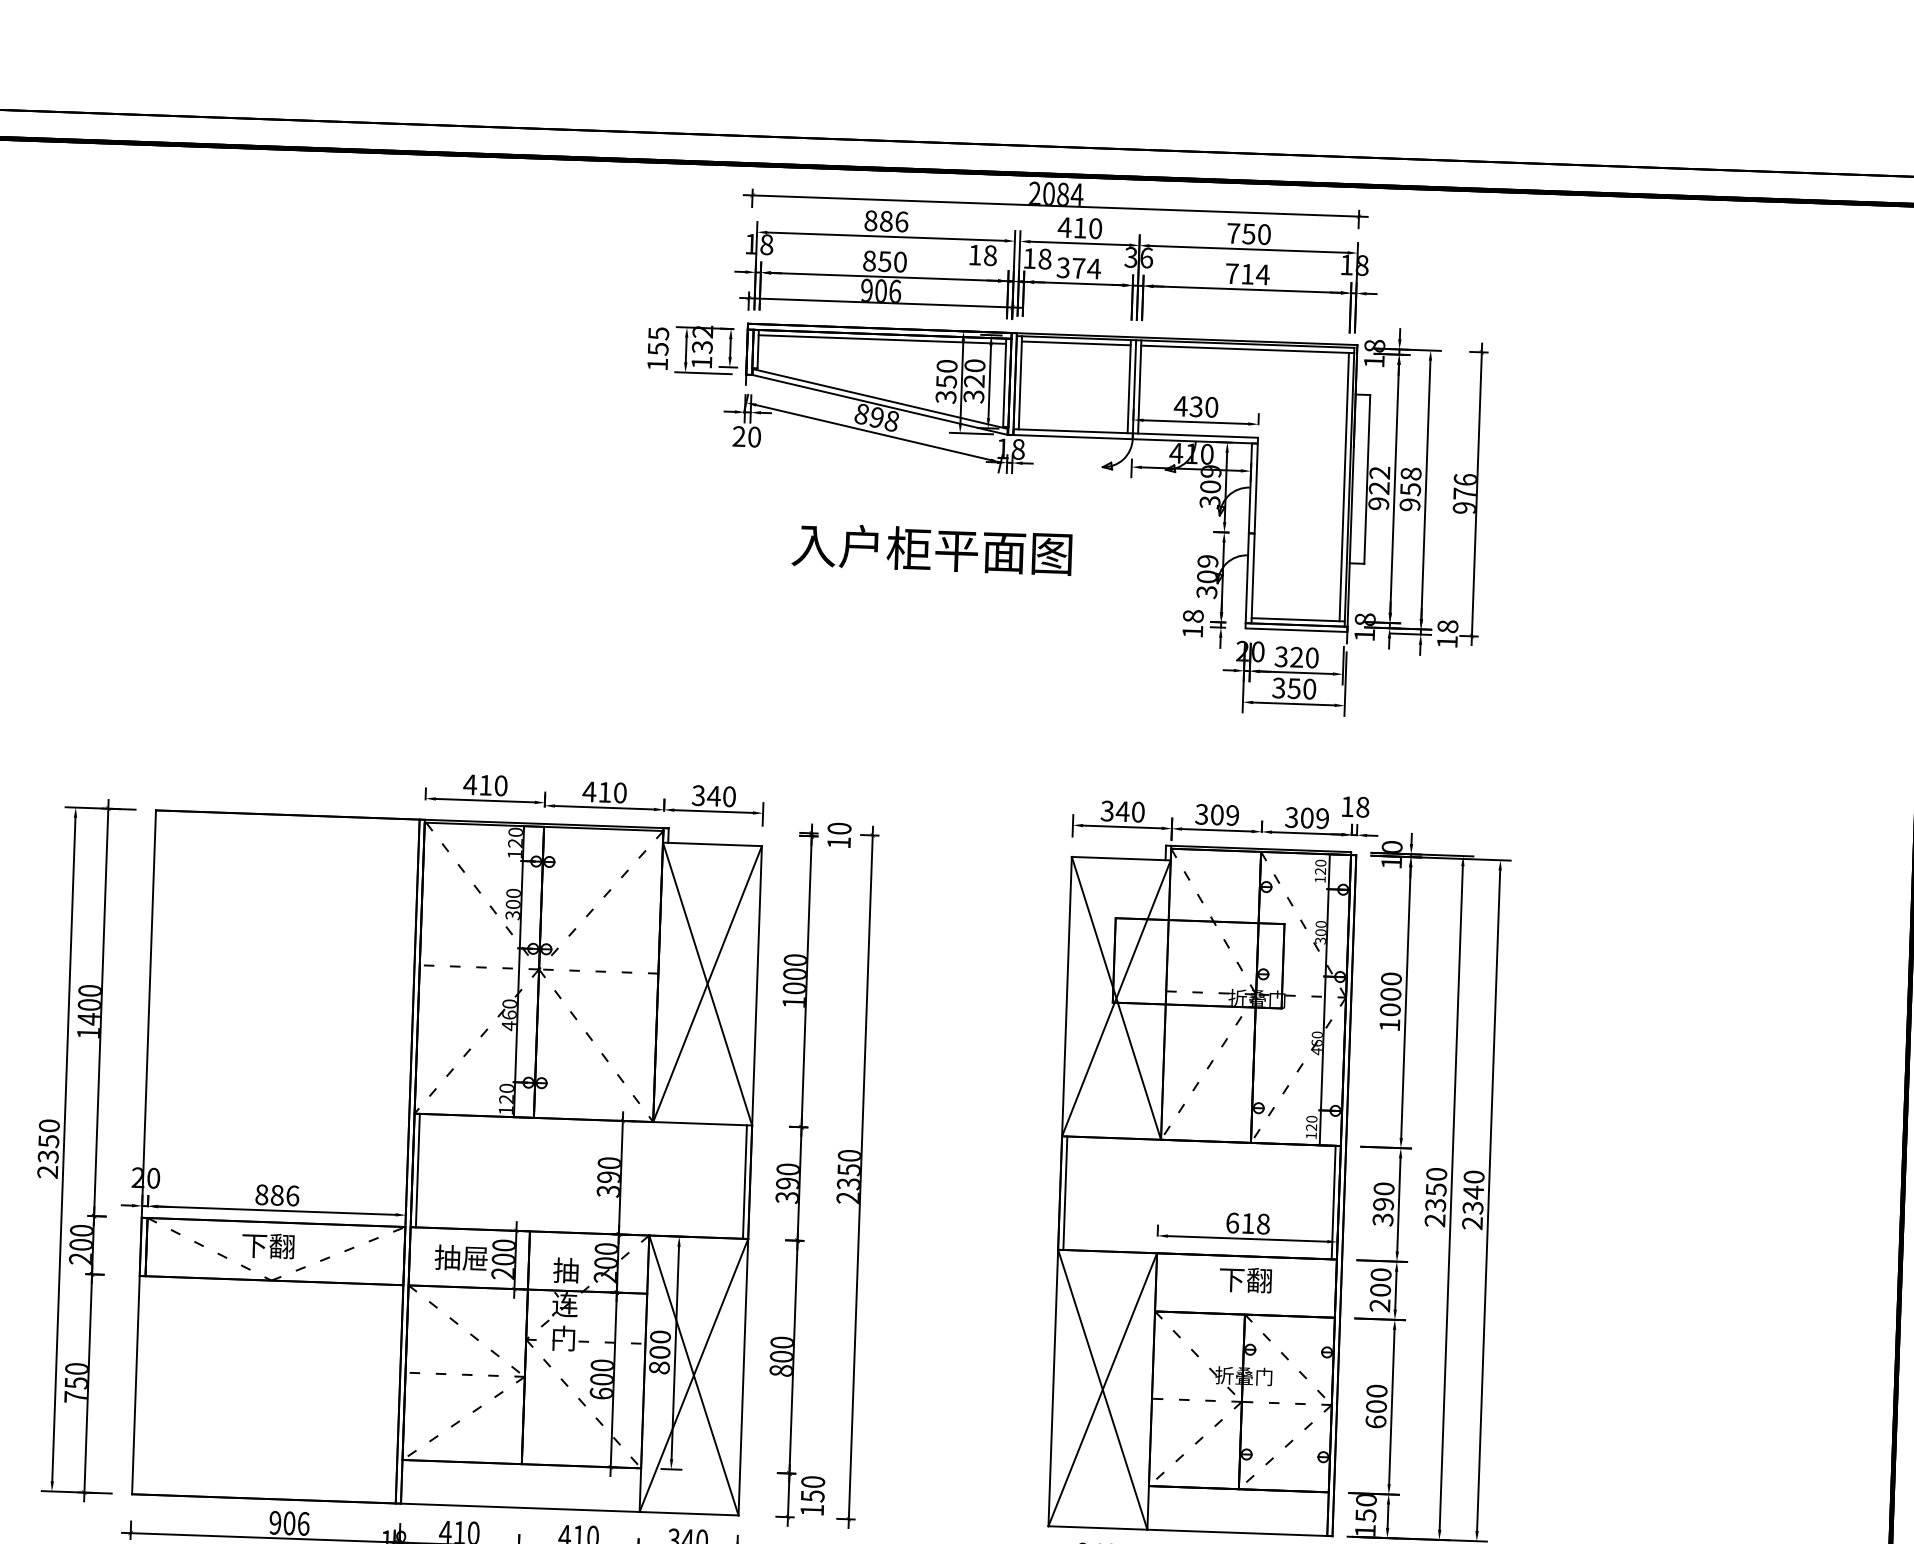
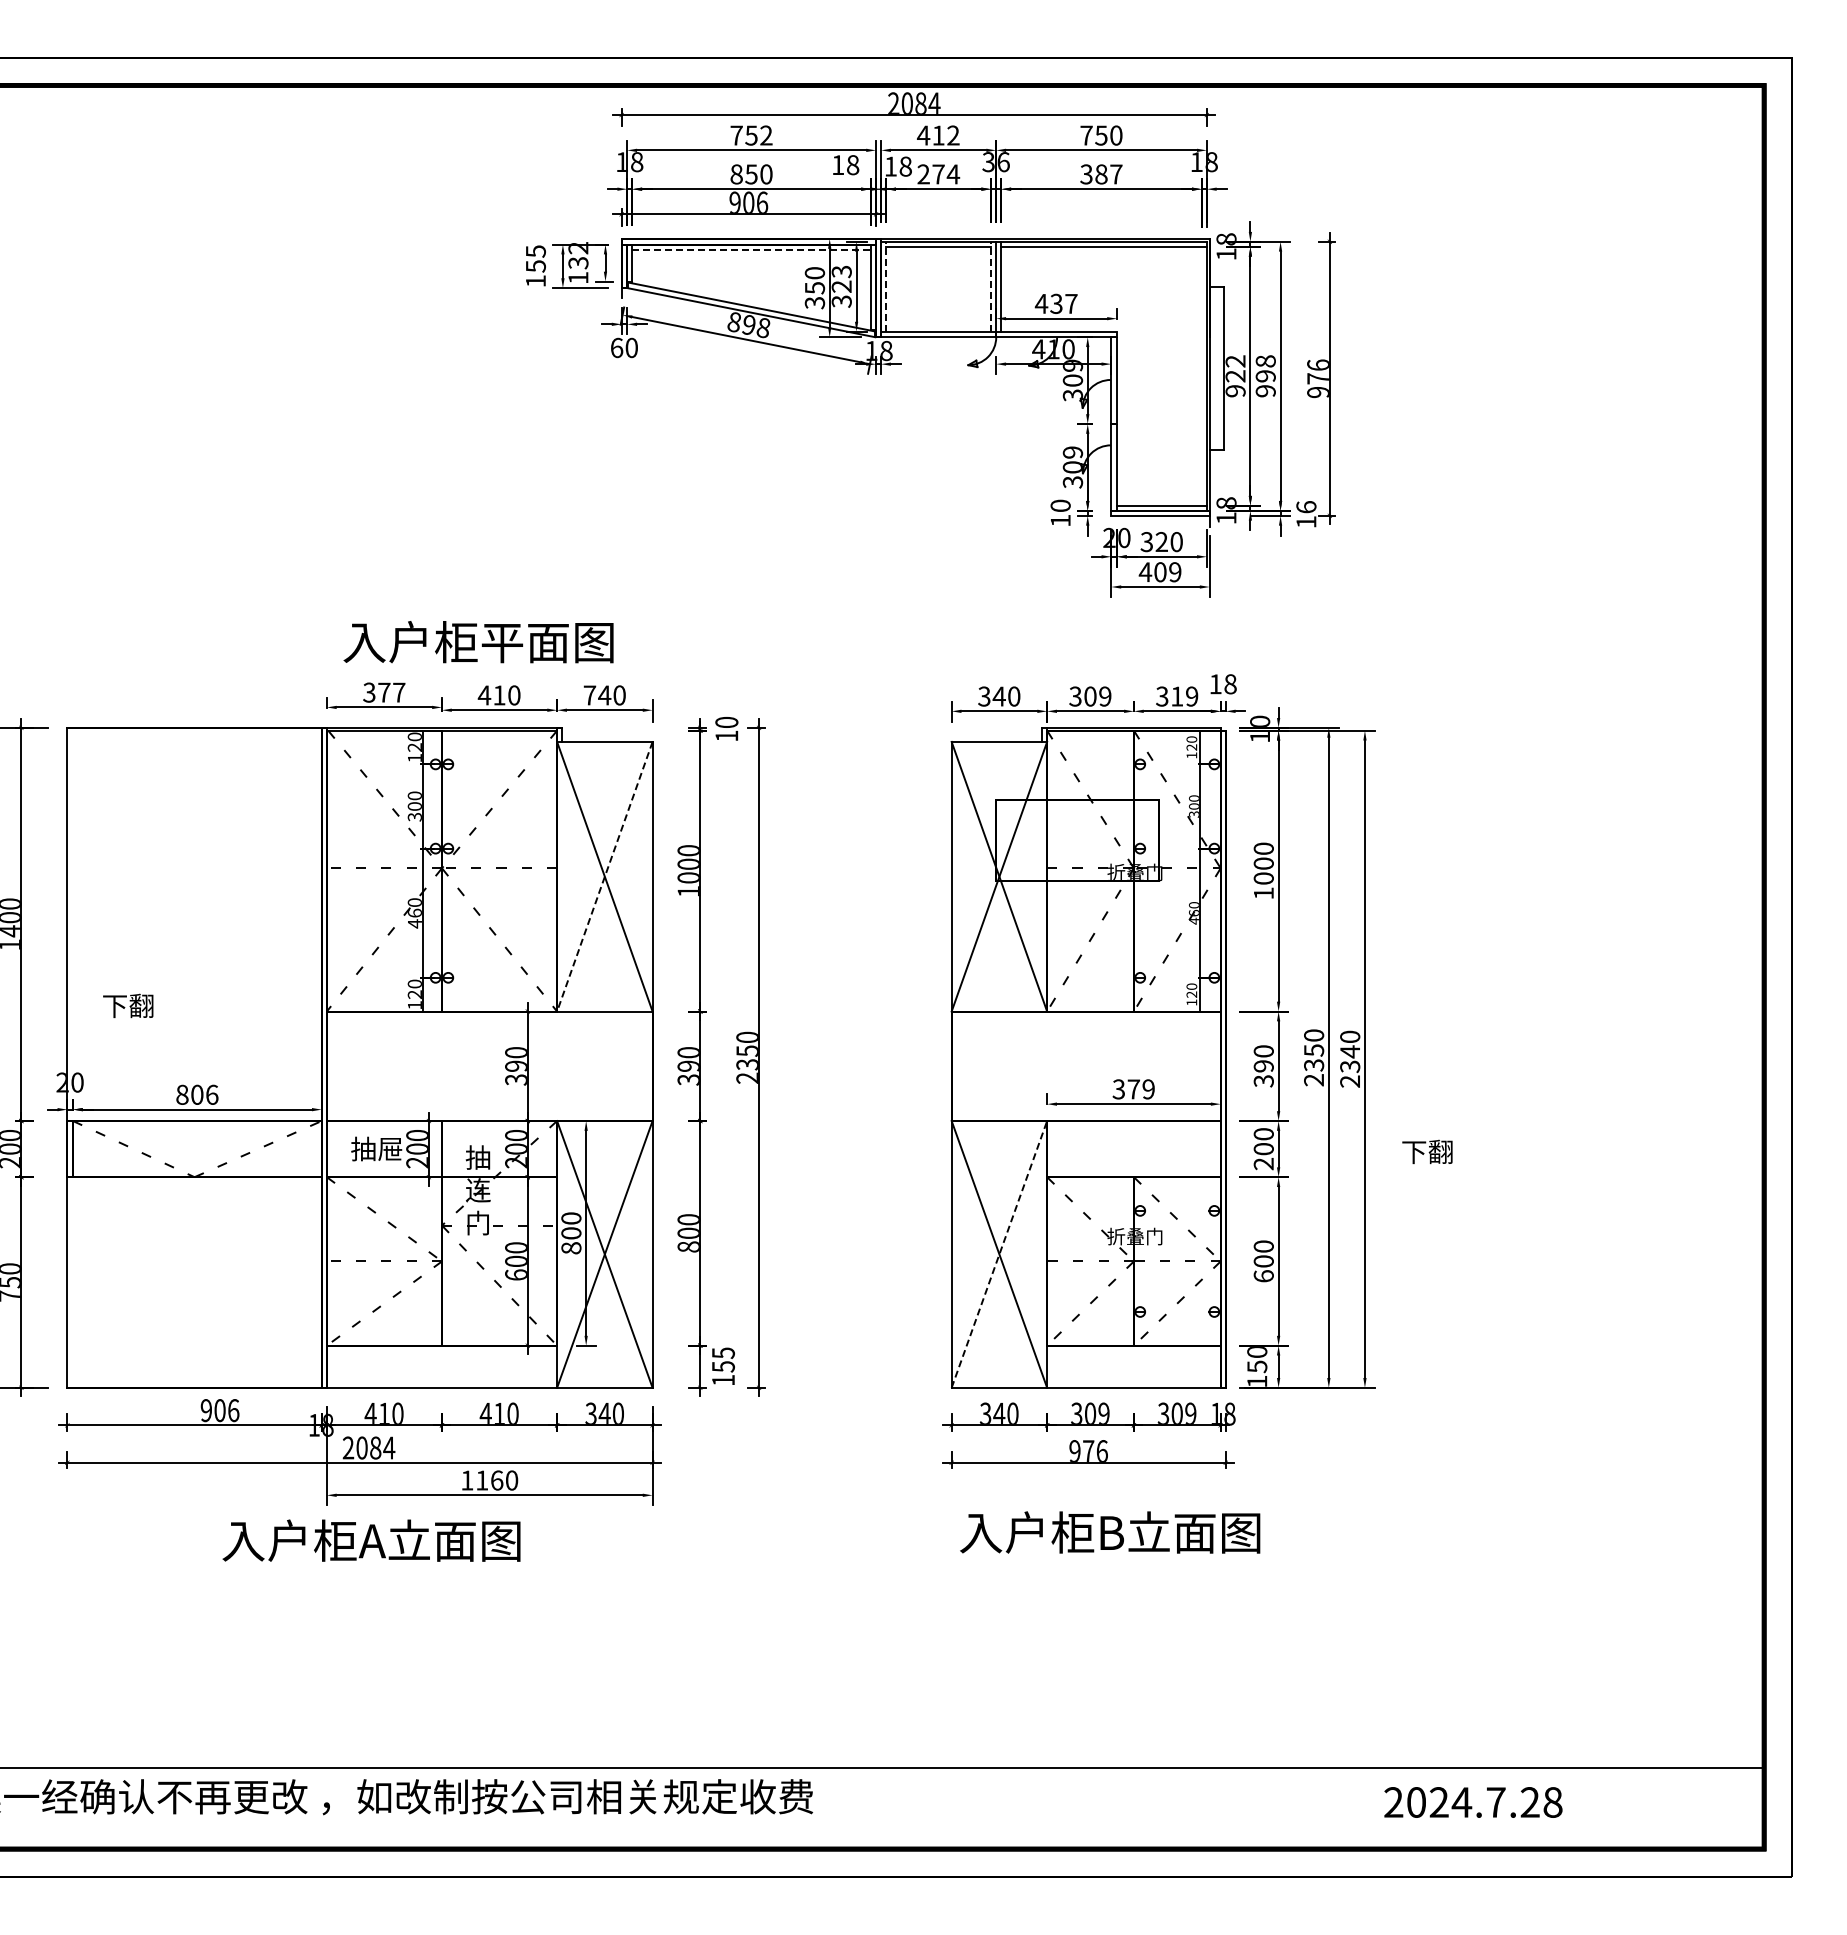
text: (886, 221) -> (751, 135), 886 -> 752
text: (1095, 228) -> (953, 135), 410 -> 412
text: (1063, 267) -> (923, 174), 374 -> 274
text: (1247, 274) -> (1101, 174), 714 -> 387
line: (883, 339) -> (752, 249), solid -> dashed
text: (974, 365) -> (841, 271), 320 -> 323
line: (1020, 382) -> (886, 286), solid -> dashed
line: (1129, 386) -> (991, 286), solid -> dashed
text: (1211, 406) -> (1071, 303), 430 -> 437
text: (738, 436) -> (616, 347), 20 -> 60
line: (1343, 486) -> (1201, 375), removed
text: (1410, 489) -> (1265, 376), 958 -> 998
text: (931, 549) -> (478, 642), moved
text: (1193, 615) -> (1060, 505), 18 -> 10
text: (1448, 626) -> (1306, 507), 18 -> 16
text: (1293, 688) -> (1159, 572), 350 -> 409
text: (484, 785) -> (383, 692), 410 -> 377
text: (698, 795) -> (589, 695), 340 -> 740
text: (1307, 818) -> (1177, 696), 309 -> 319
line: (707, 983) -> (604, 876), solid -> dashed
line: (417, 1170) -> (331, 1066), removed
line: (744, 1182) -> (647, 1066), removed
line: (1065, 1193) -> (956, 1066), removed
text: (277, 1195) -> (197, 1094), 886 -> 806
line: (1333, 1202) -> (1215, 1066), removed
text: (1247, 1223) -> (1133, 1089), 618 -> 379
text: (268, 1245) -> (128, 1005), moved
text: (1245, 1279) -> (1427, 1151), moved
line: (1102, 1389) -> (999, 1254), solid -> dashed
text: (812, 1481) -> (722, 1352), 150 -> 155

